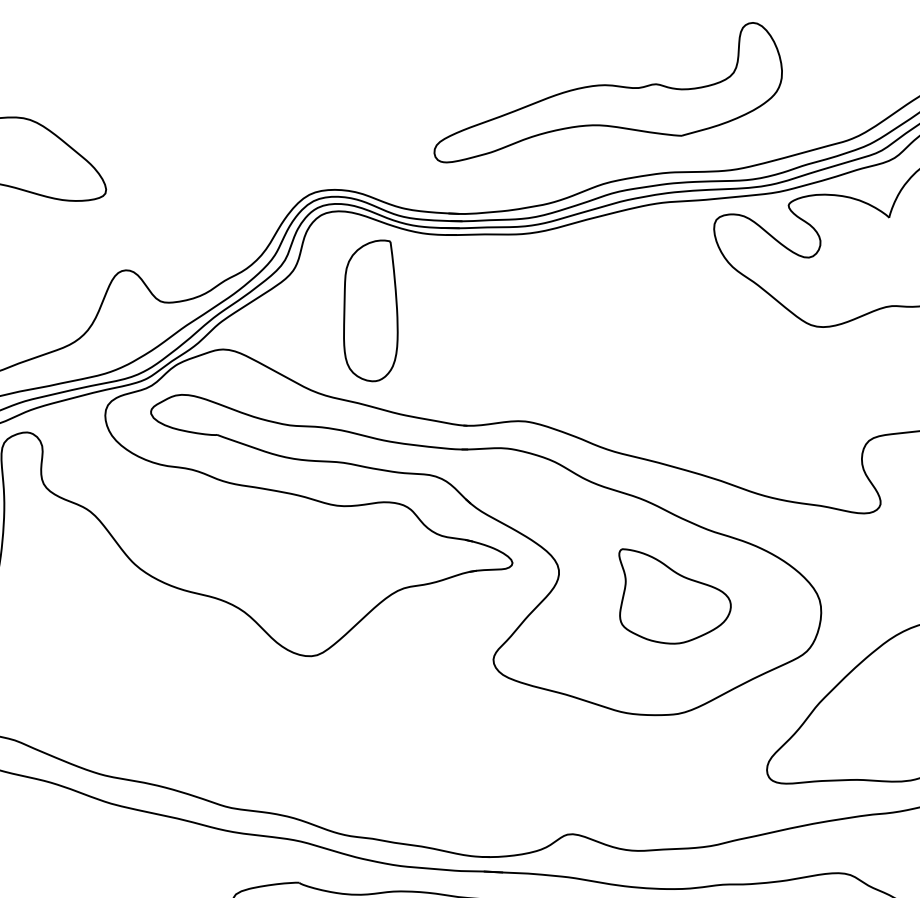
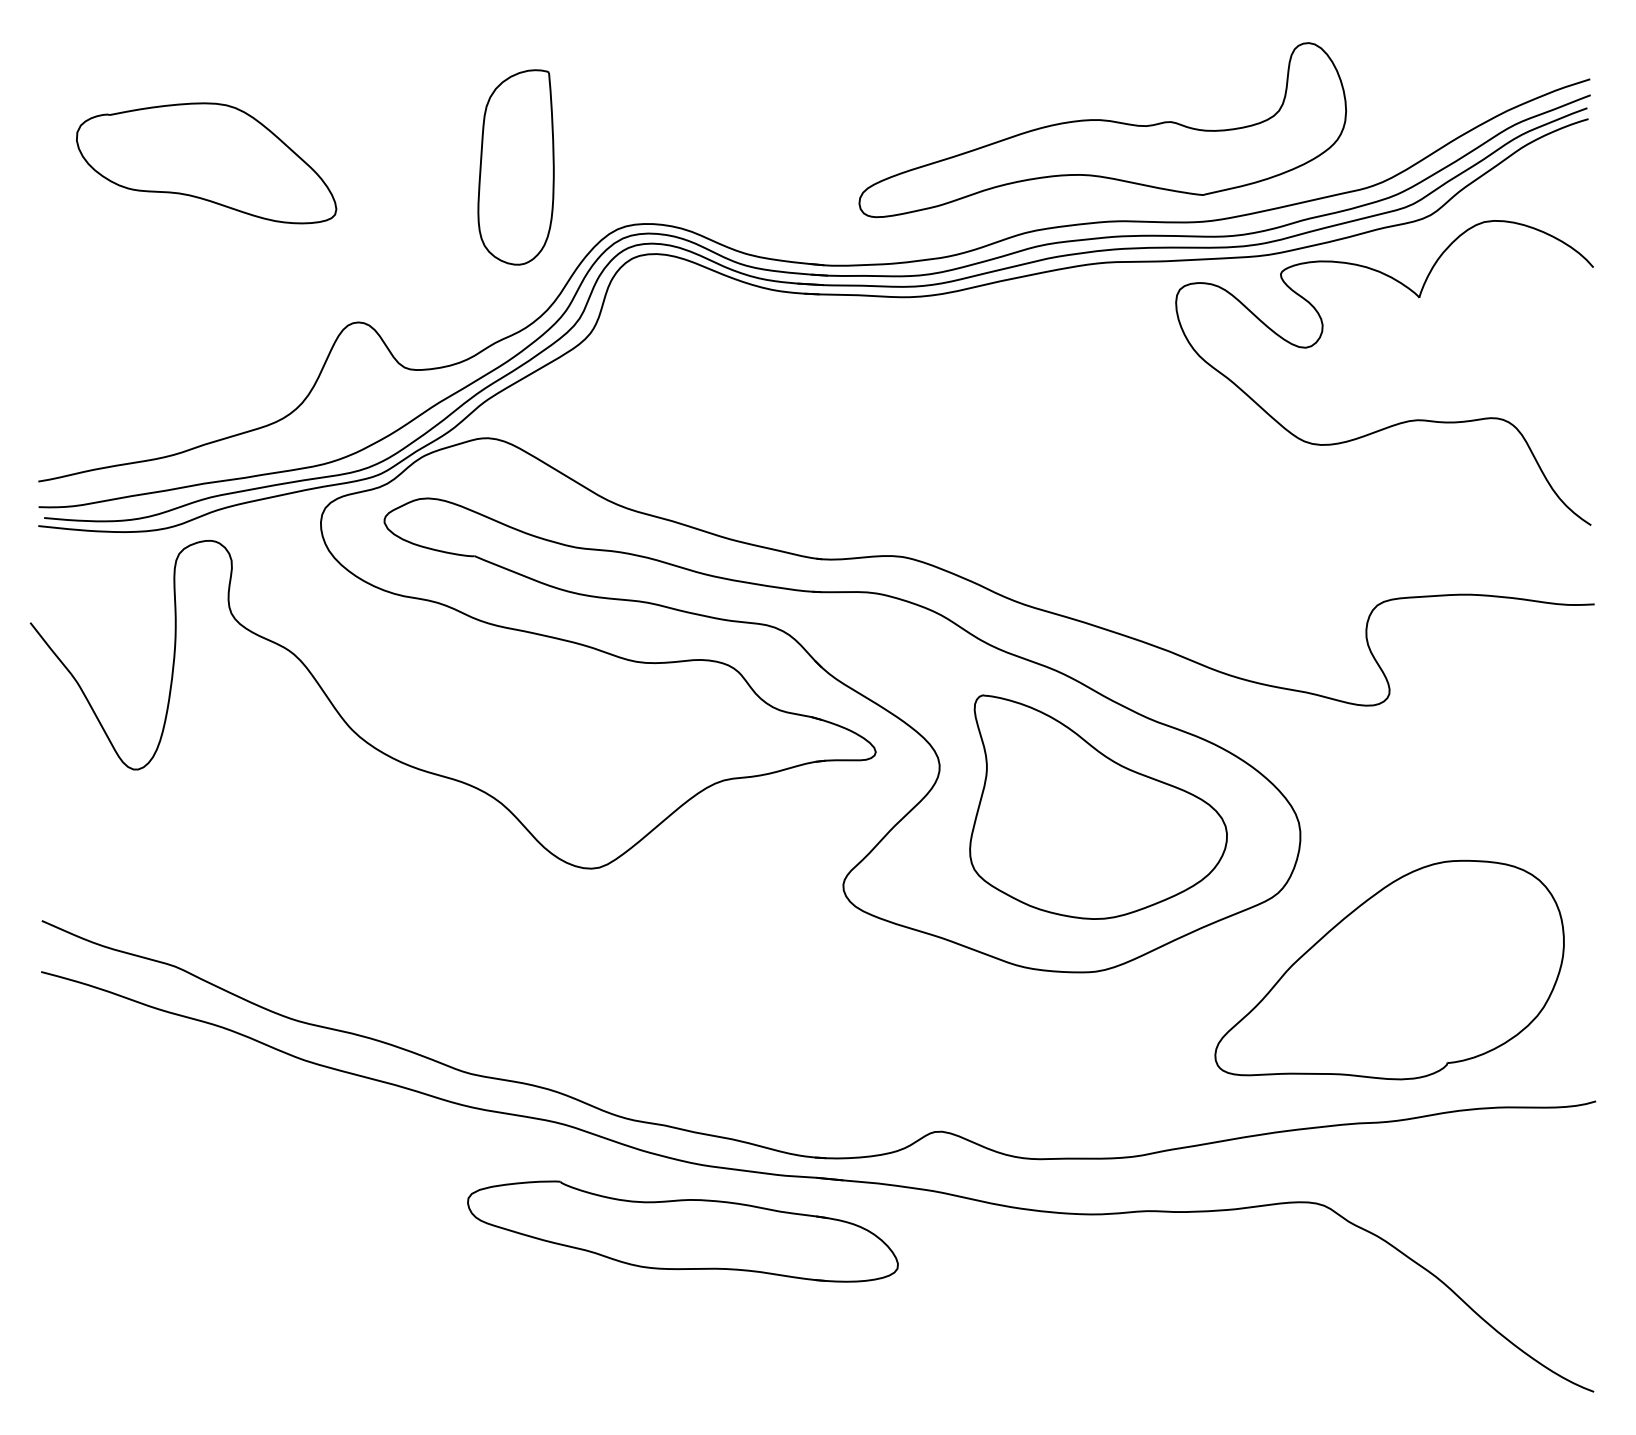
part: (607, 92) -> (1102, 130), moved
part: (369, 311) -> (515, 167), moved
part: (674, 594) -> (1098, 806), size x1.67

